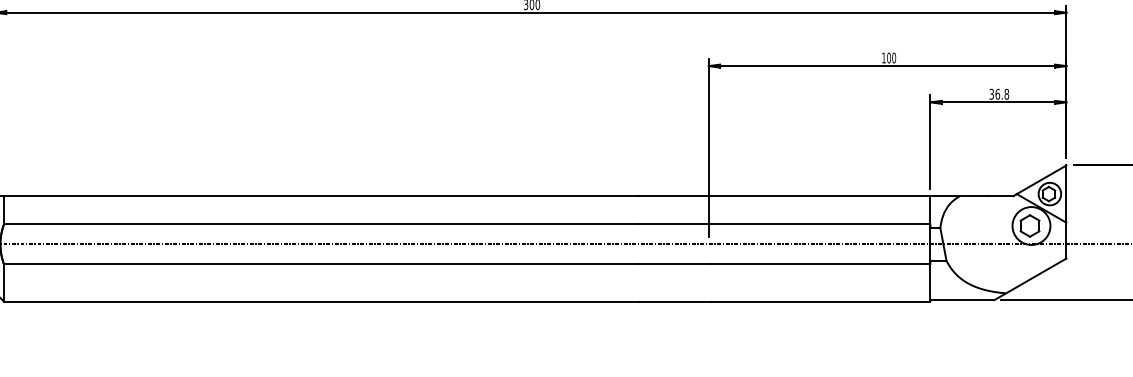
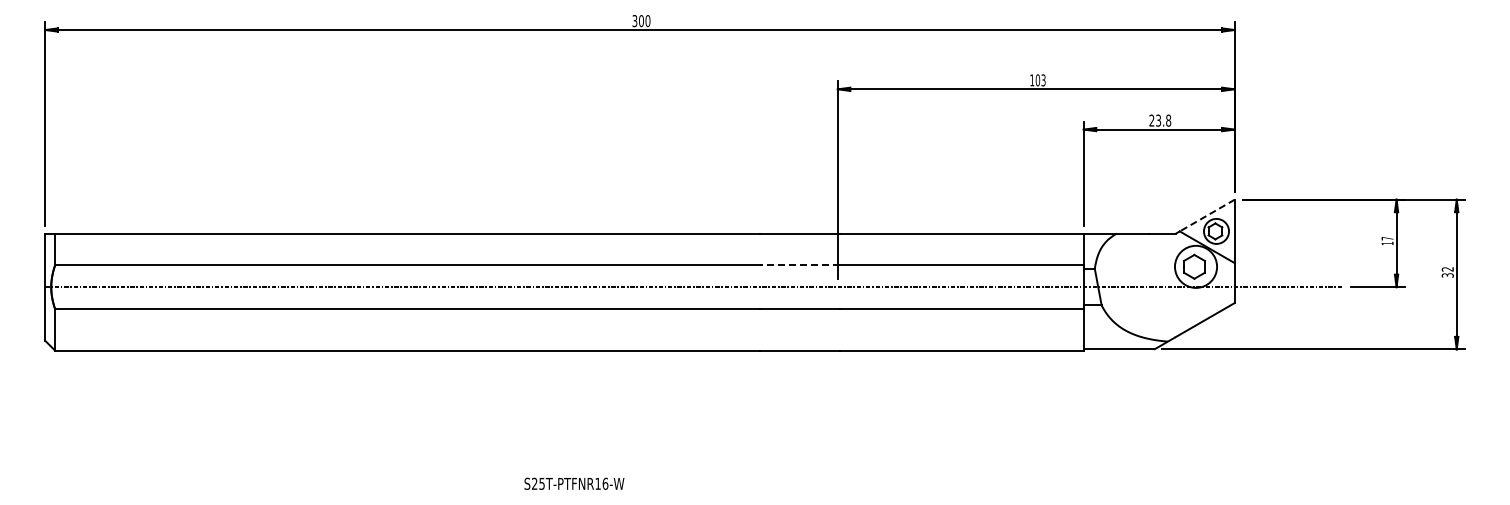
text: (894, 58) -> (1043, 80), 100 -> 103
text: (994, 94) -> (1155, 120), 36.8 -> 23.8
line: (1041, 179) -> (1207, 215), solid -> dashed
line: (674, 224) -> (799, 265), solid -> dashed

